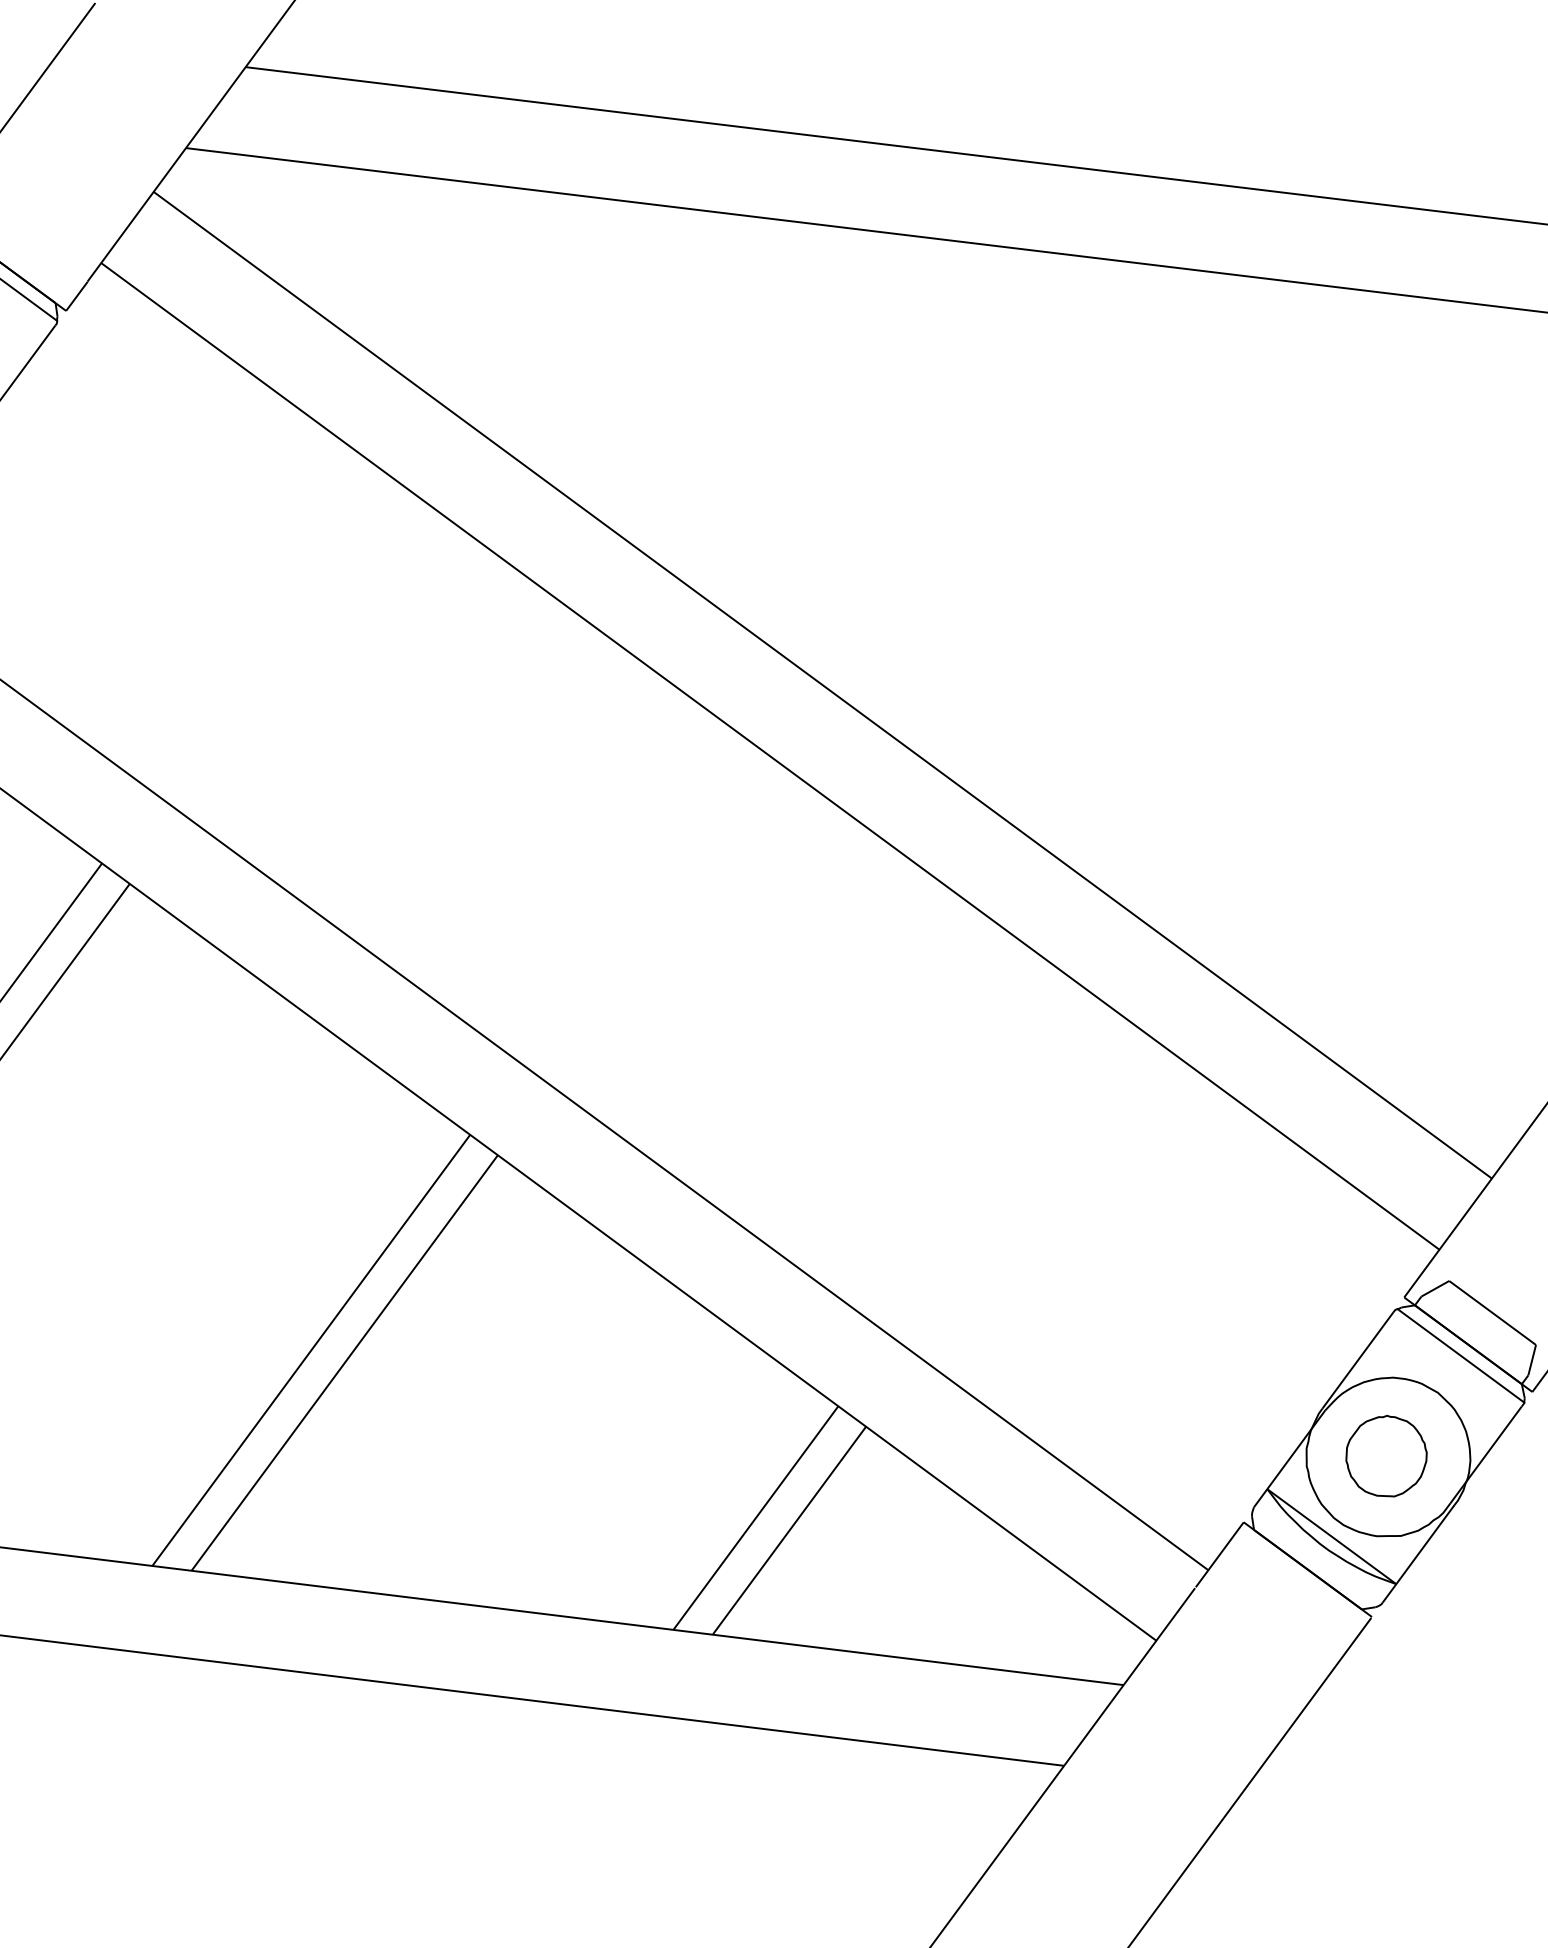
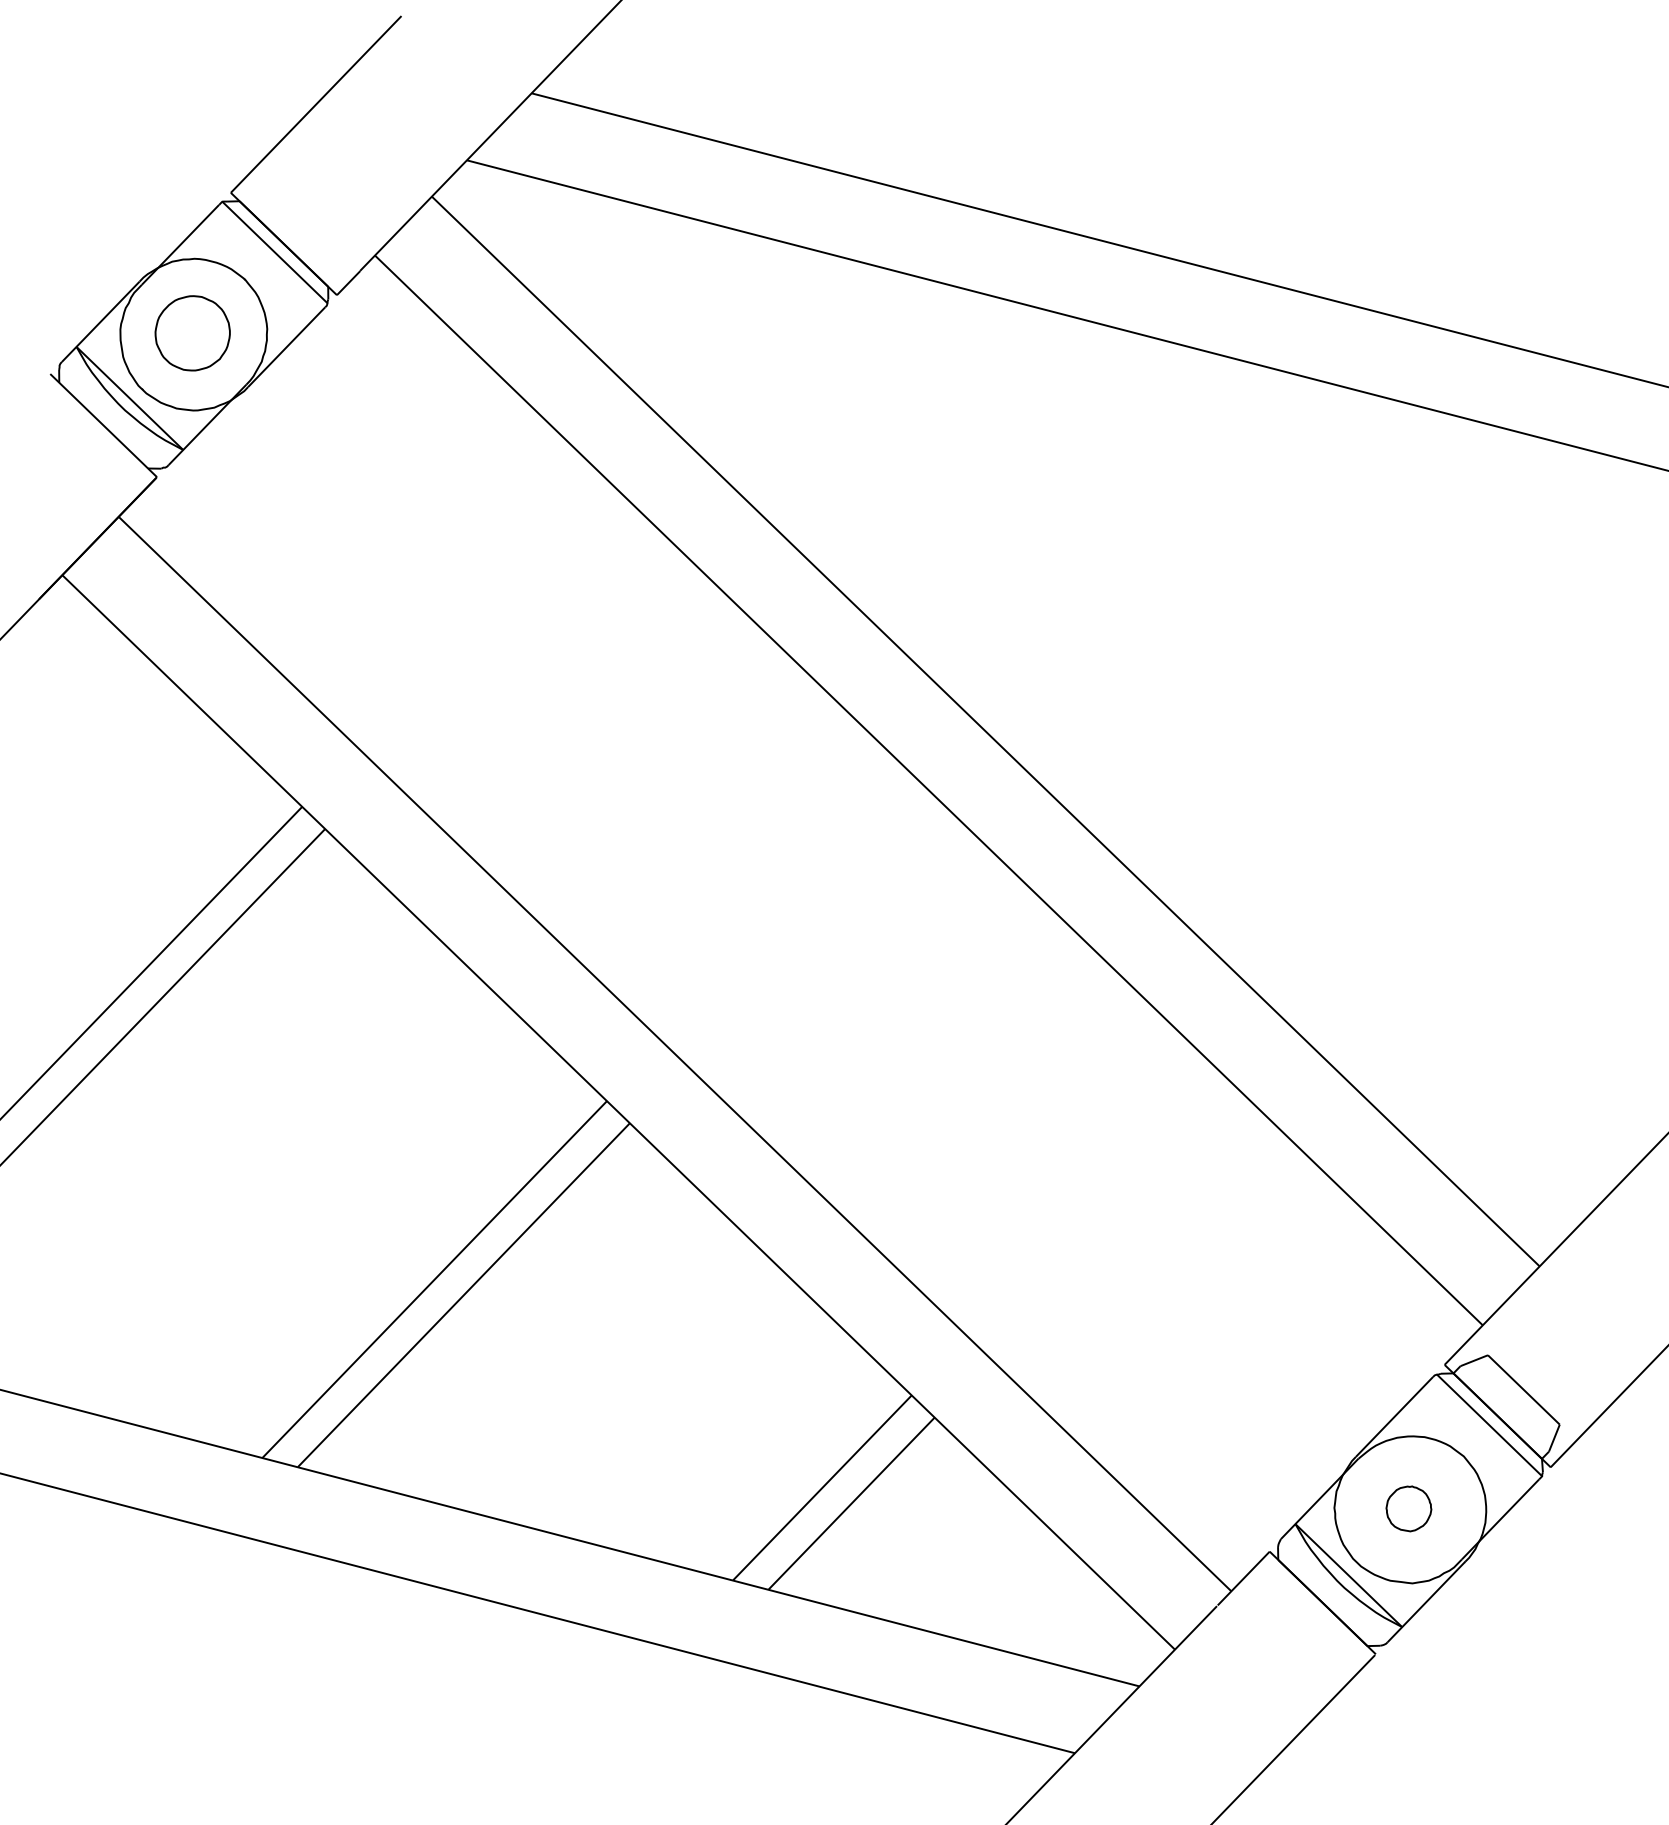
part: (1386, 1456) -> (1408, 1508), size x0.6

